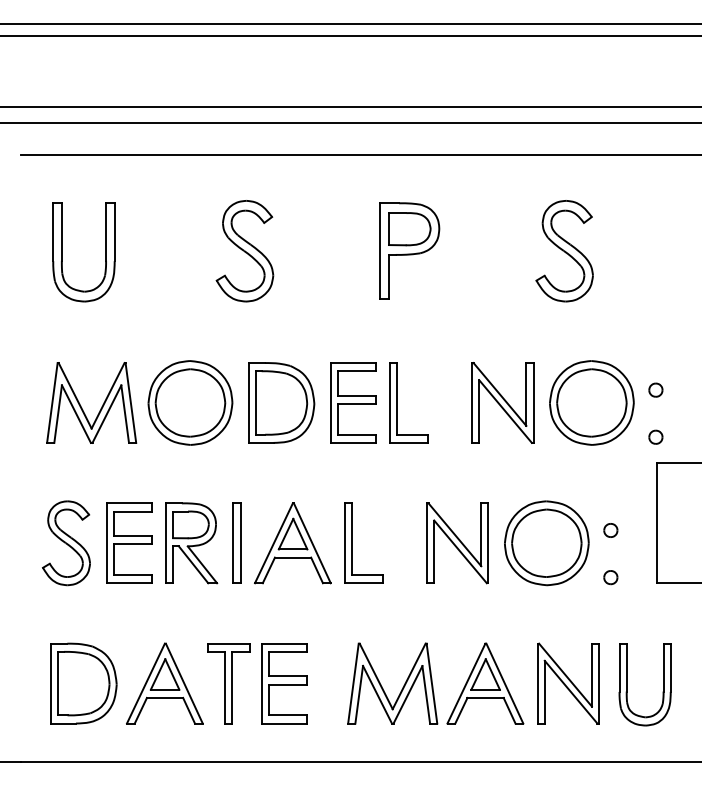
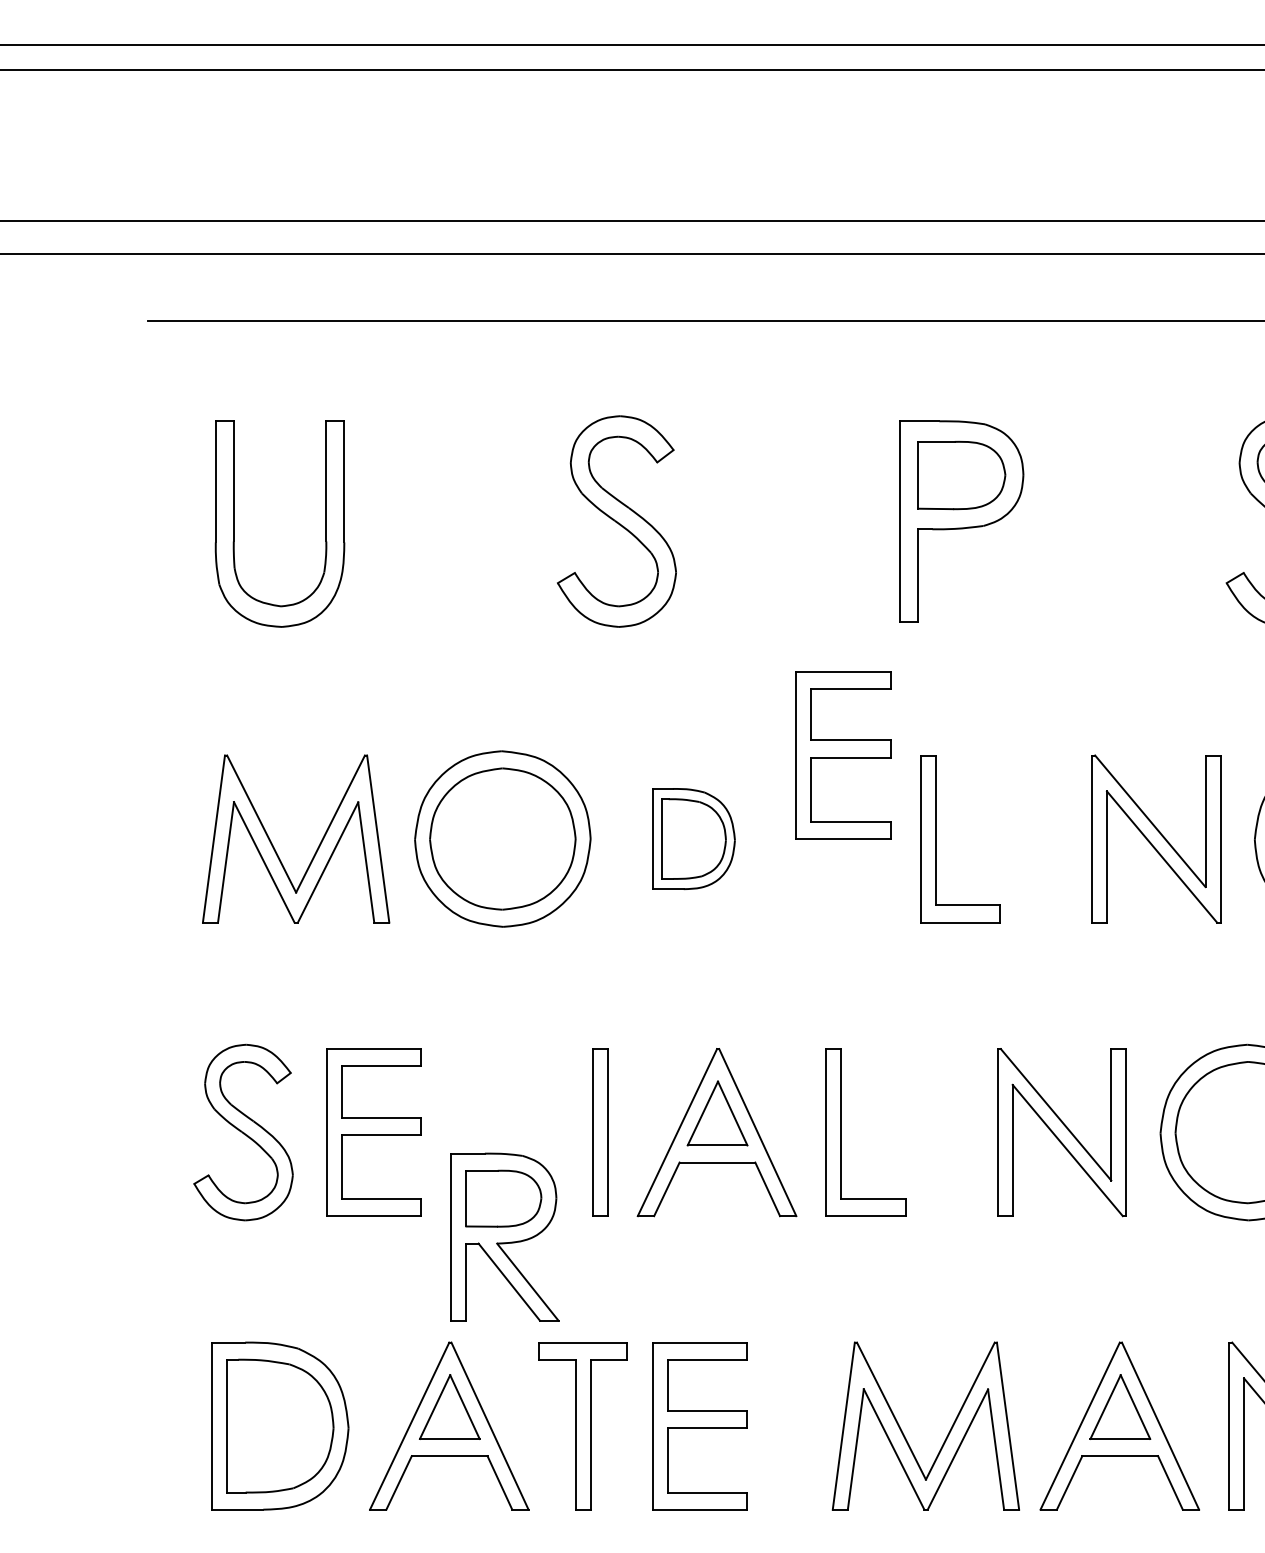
part: (281, 402) -> (693, 838), size x0.6
part: (353, 402) -> (843, 754), moved
part: (191, 543) -> (504, 1237), moved

